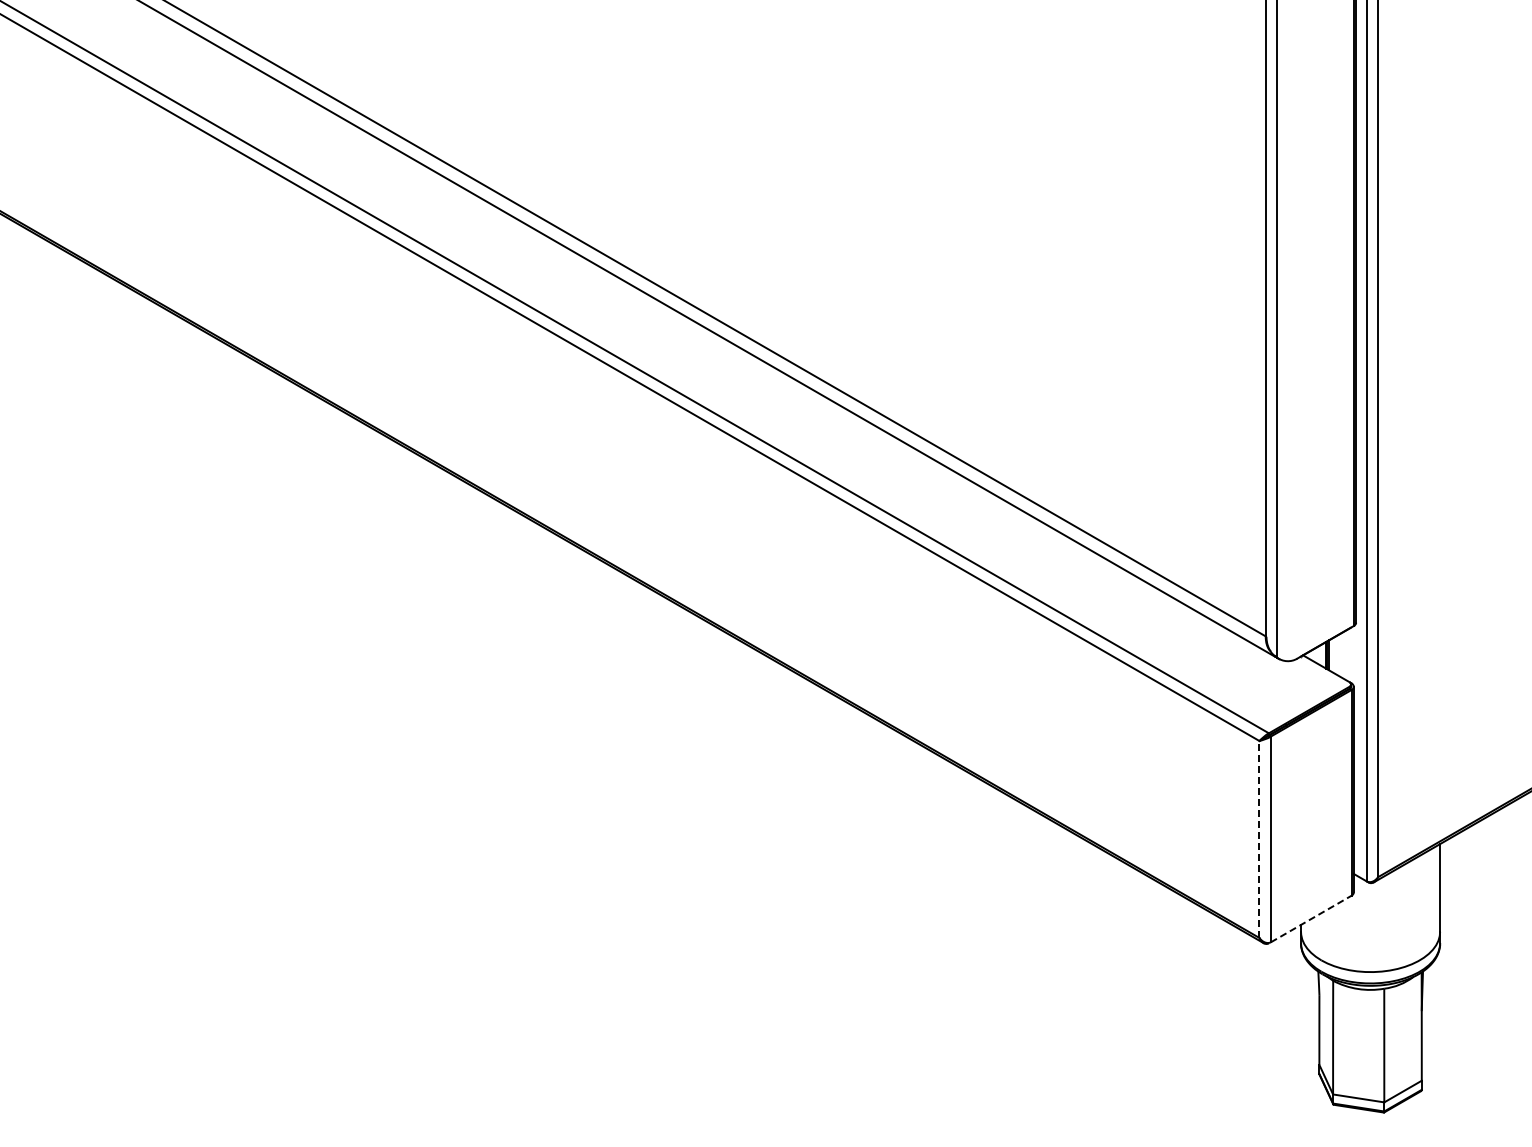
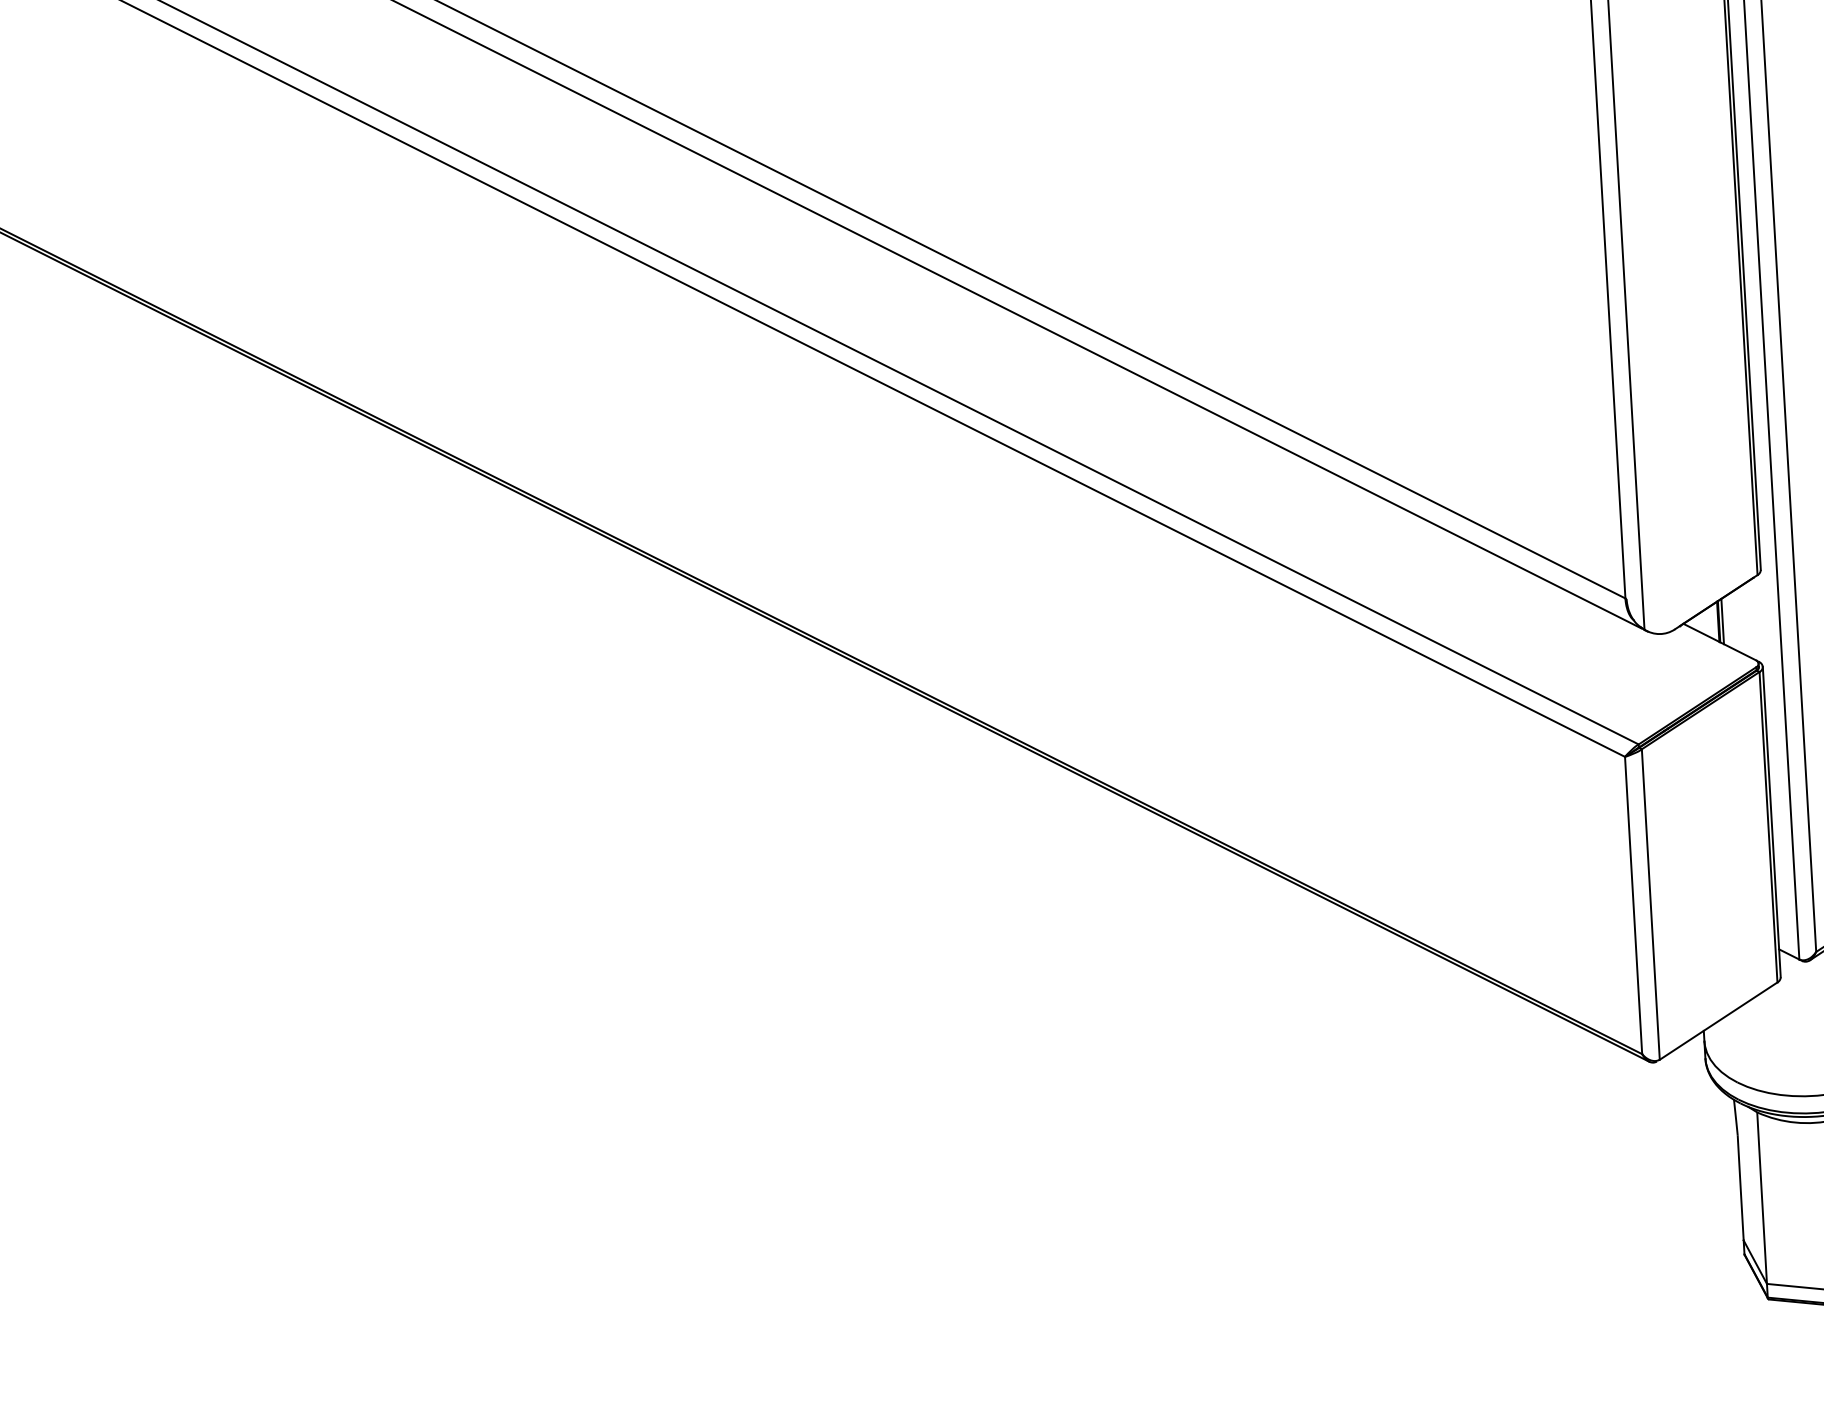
line: (1259, 838) -> (1633, 904), dashed -> solid
line: (1311, 919) -> (1719, 1021), dashed -> solid

